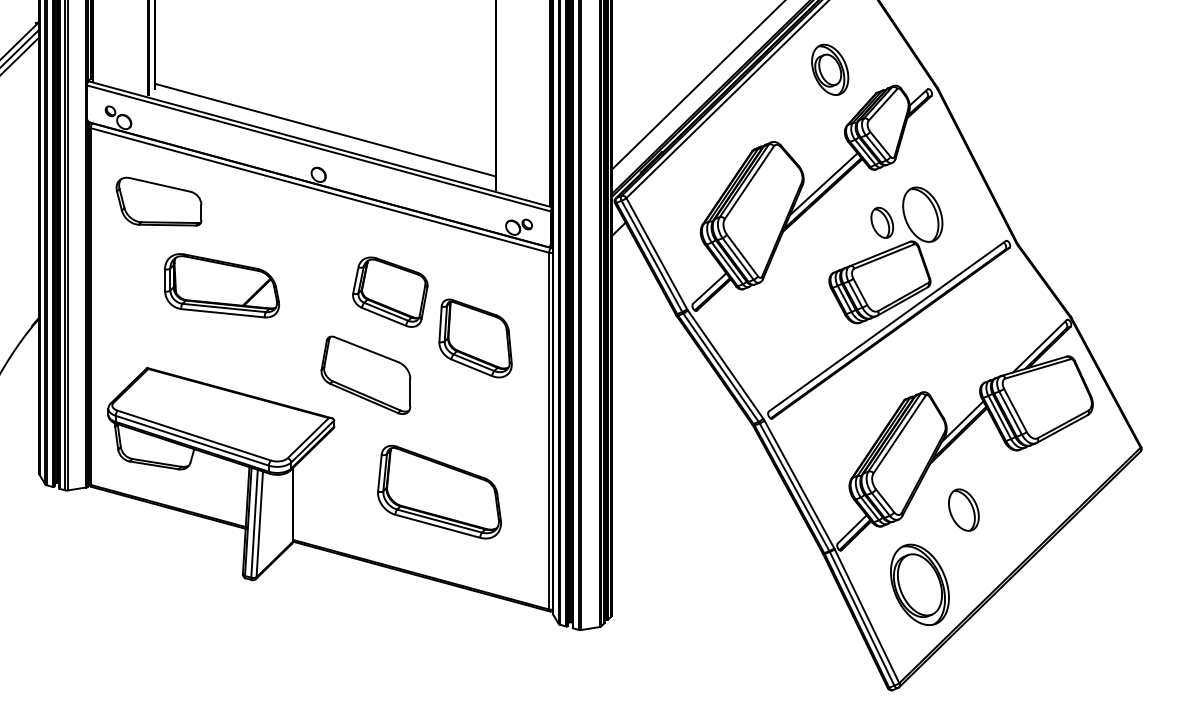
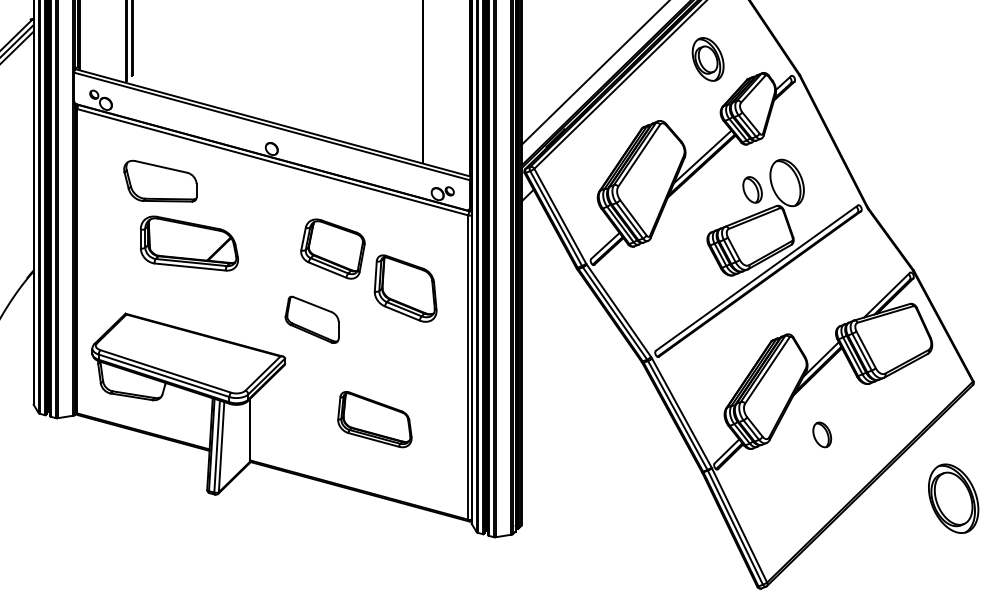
line: (325, 129) -> (277, 110), removed
part: (158, 201) -> (159, 181), moved
part: (365, 374) -> (311, 319), size x0.7
part: (439, 491) -> (374, 419), size x0.7
part: (963, 509) -> (821, 434), size x0.7
part: (919, 584) -> (953, 498), moved

